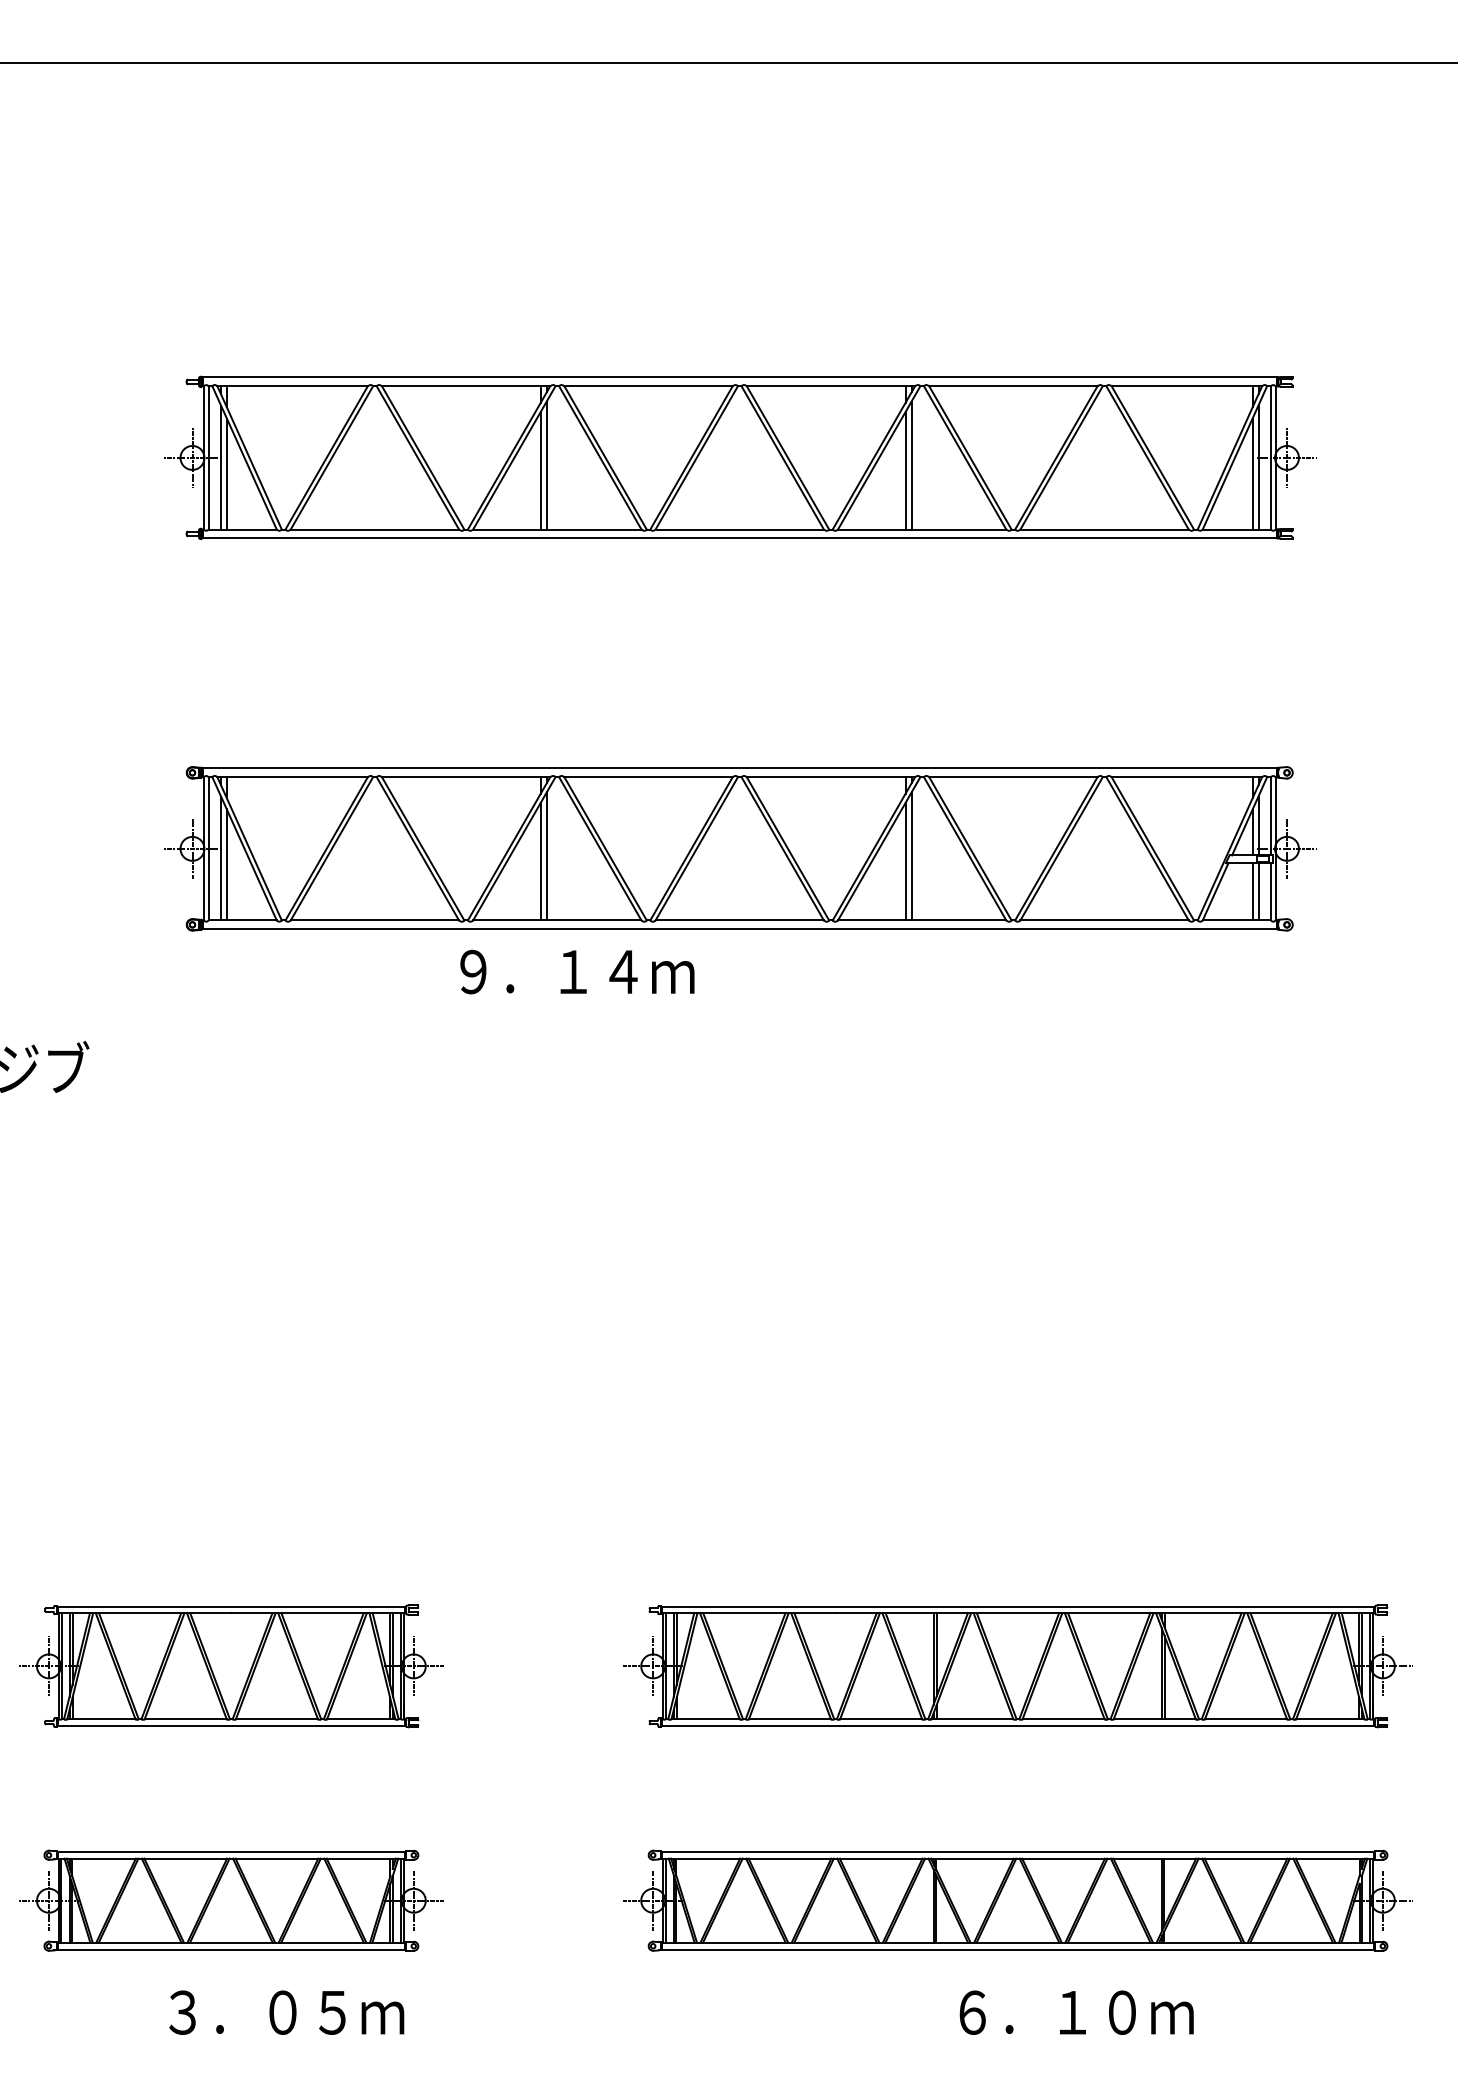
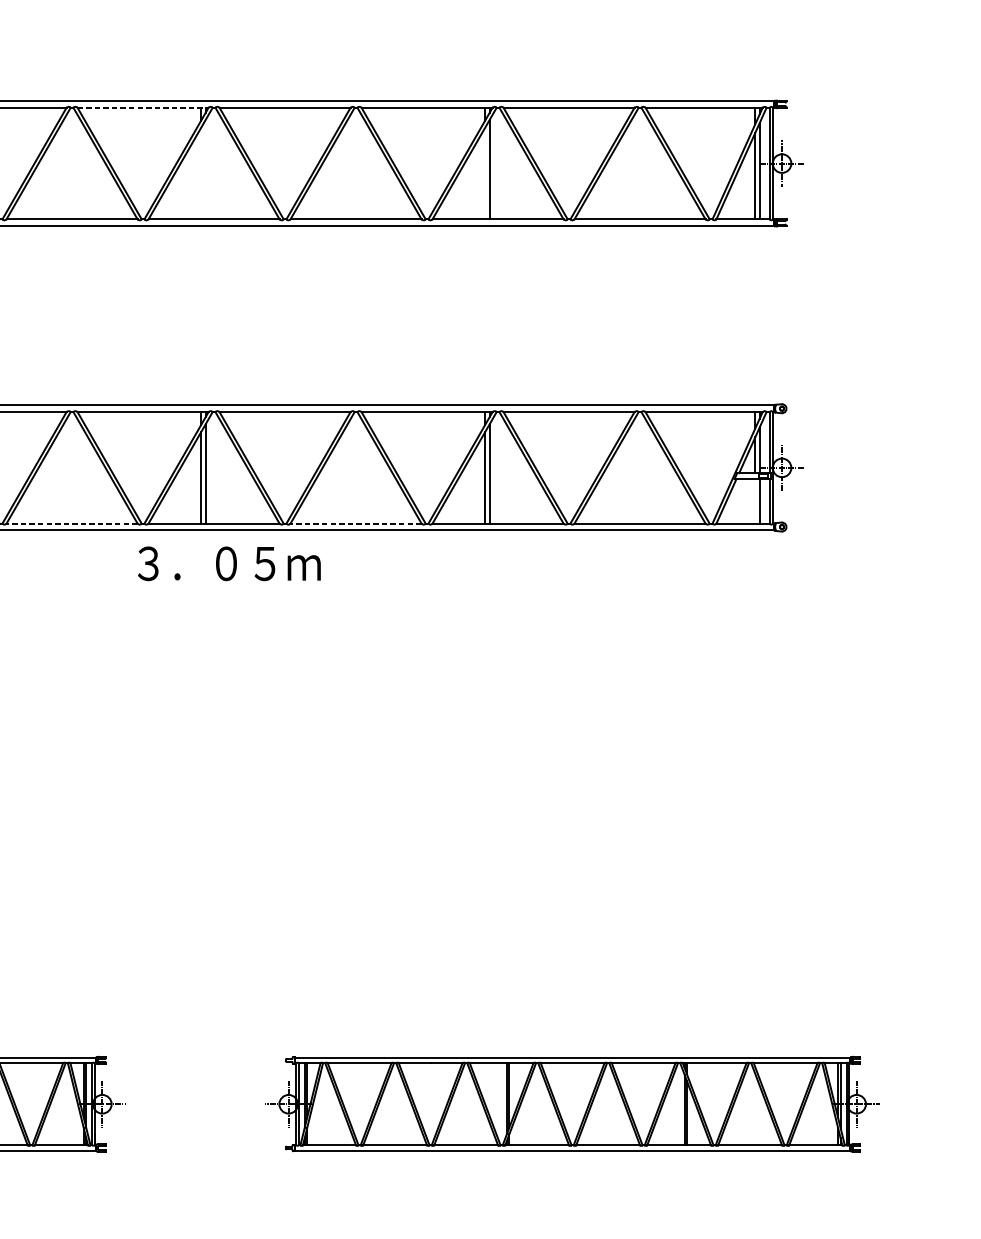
line: (466, 386) -> (143, 107), solid -> dashed
line: (546, 465) -> (205, 169), removed
line: (540, 470) -> (200, 173), removed
line: (905, 470) -> (485, 173), removed
line: (1252, 891) -> (755, 501), removed
line: (374, 920) -> (71, 523), solid -> dashed
line: (739, 920) -> (355, 523), solid -> dashed
text: (548, 971) -> (207, 563), ９．１４ｍ -> ３．０５ｍ

